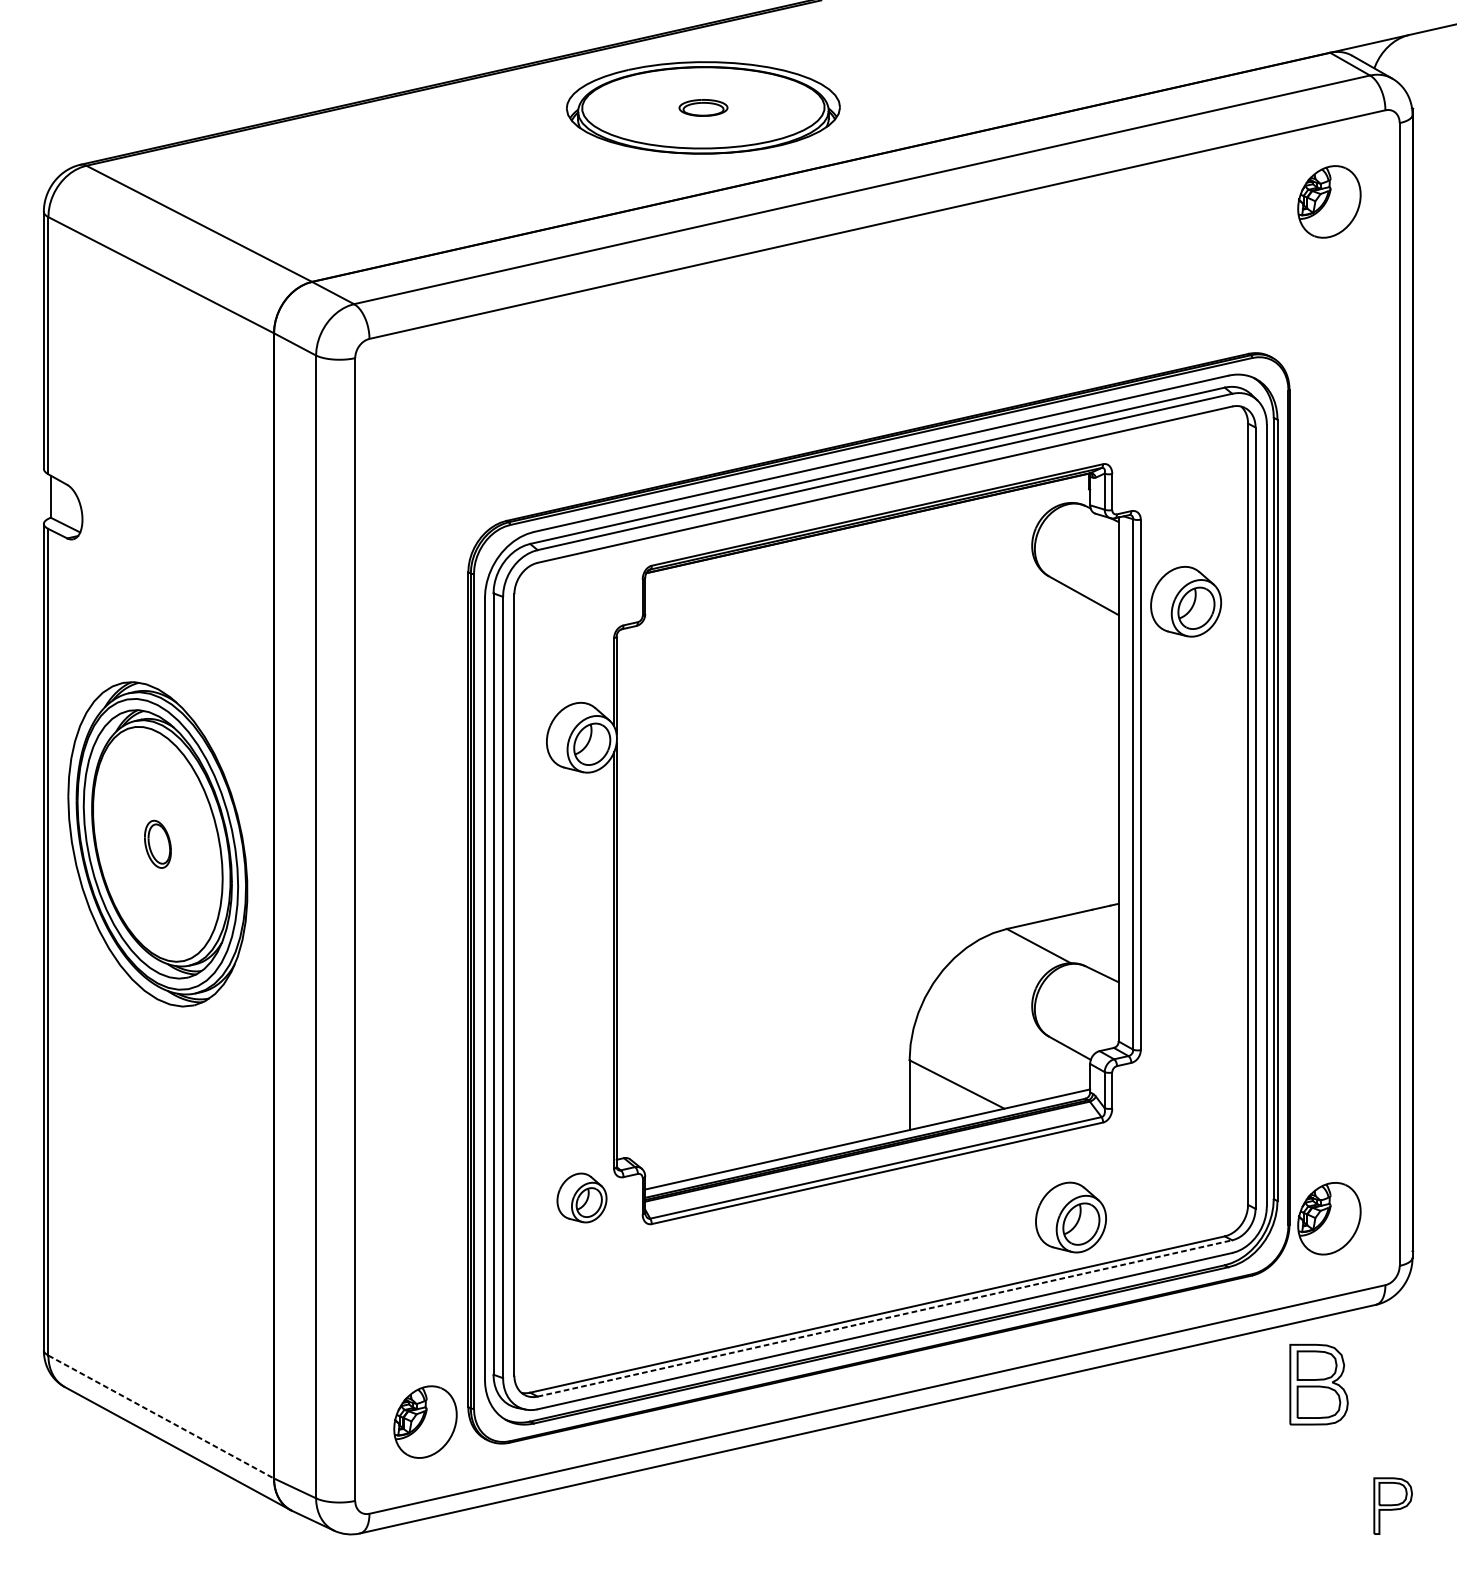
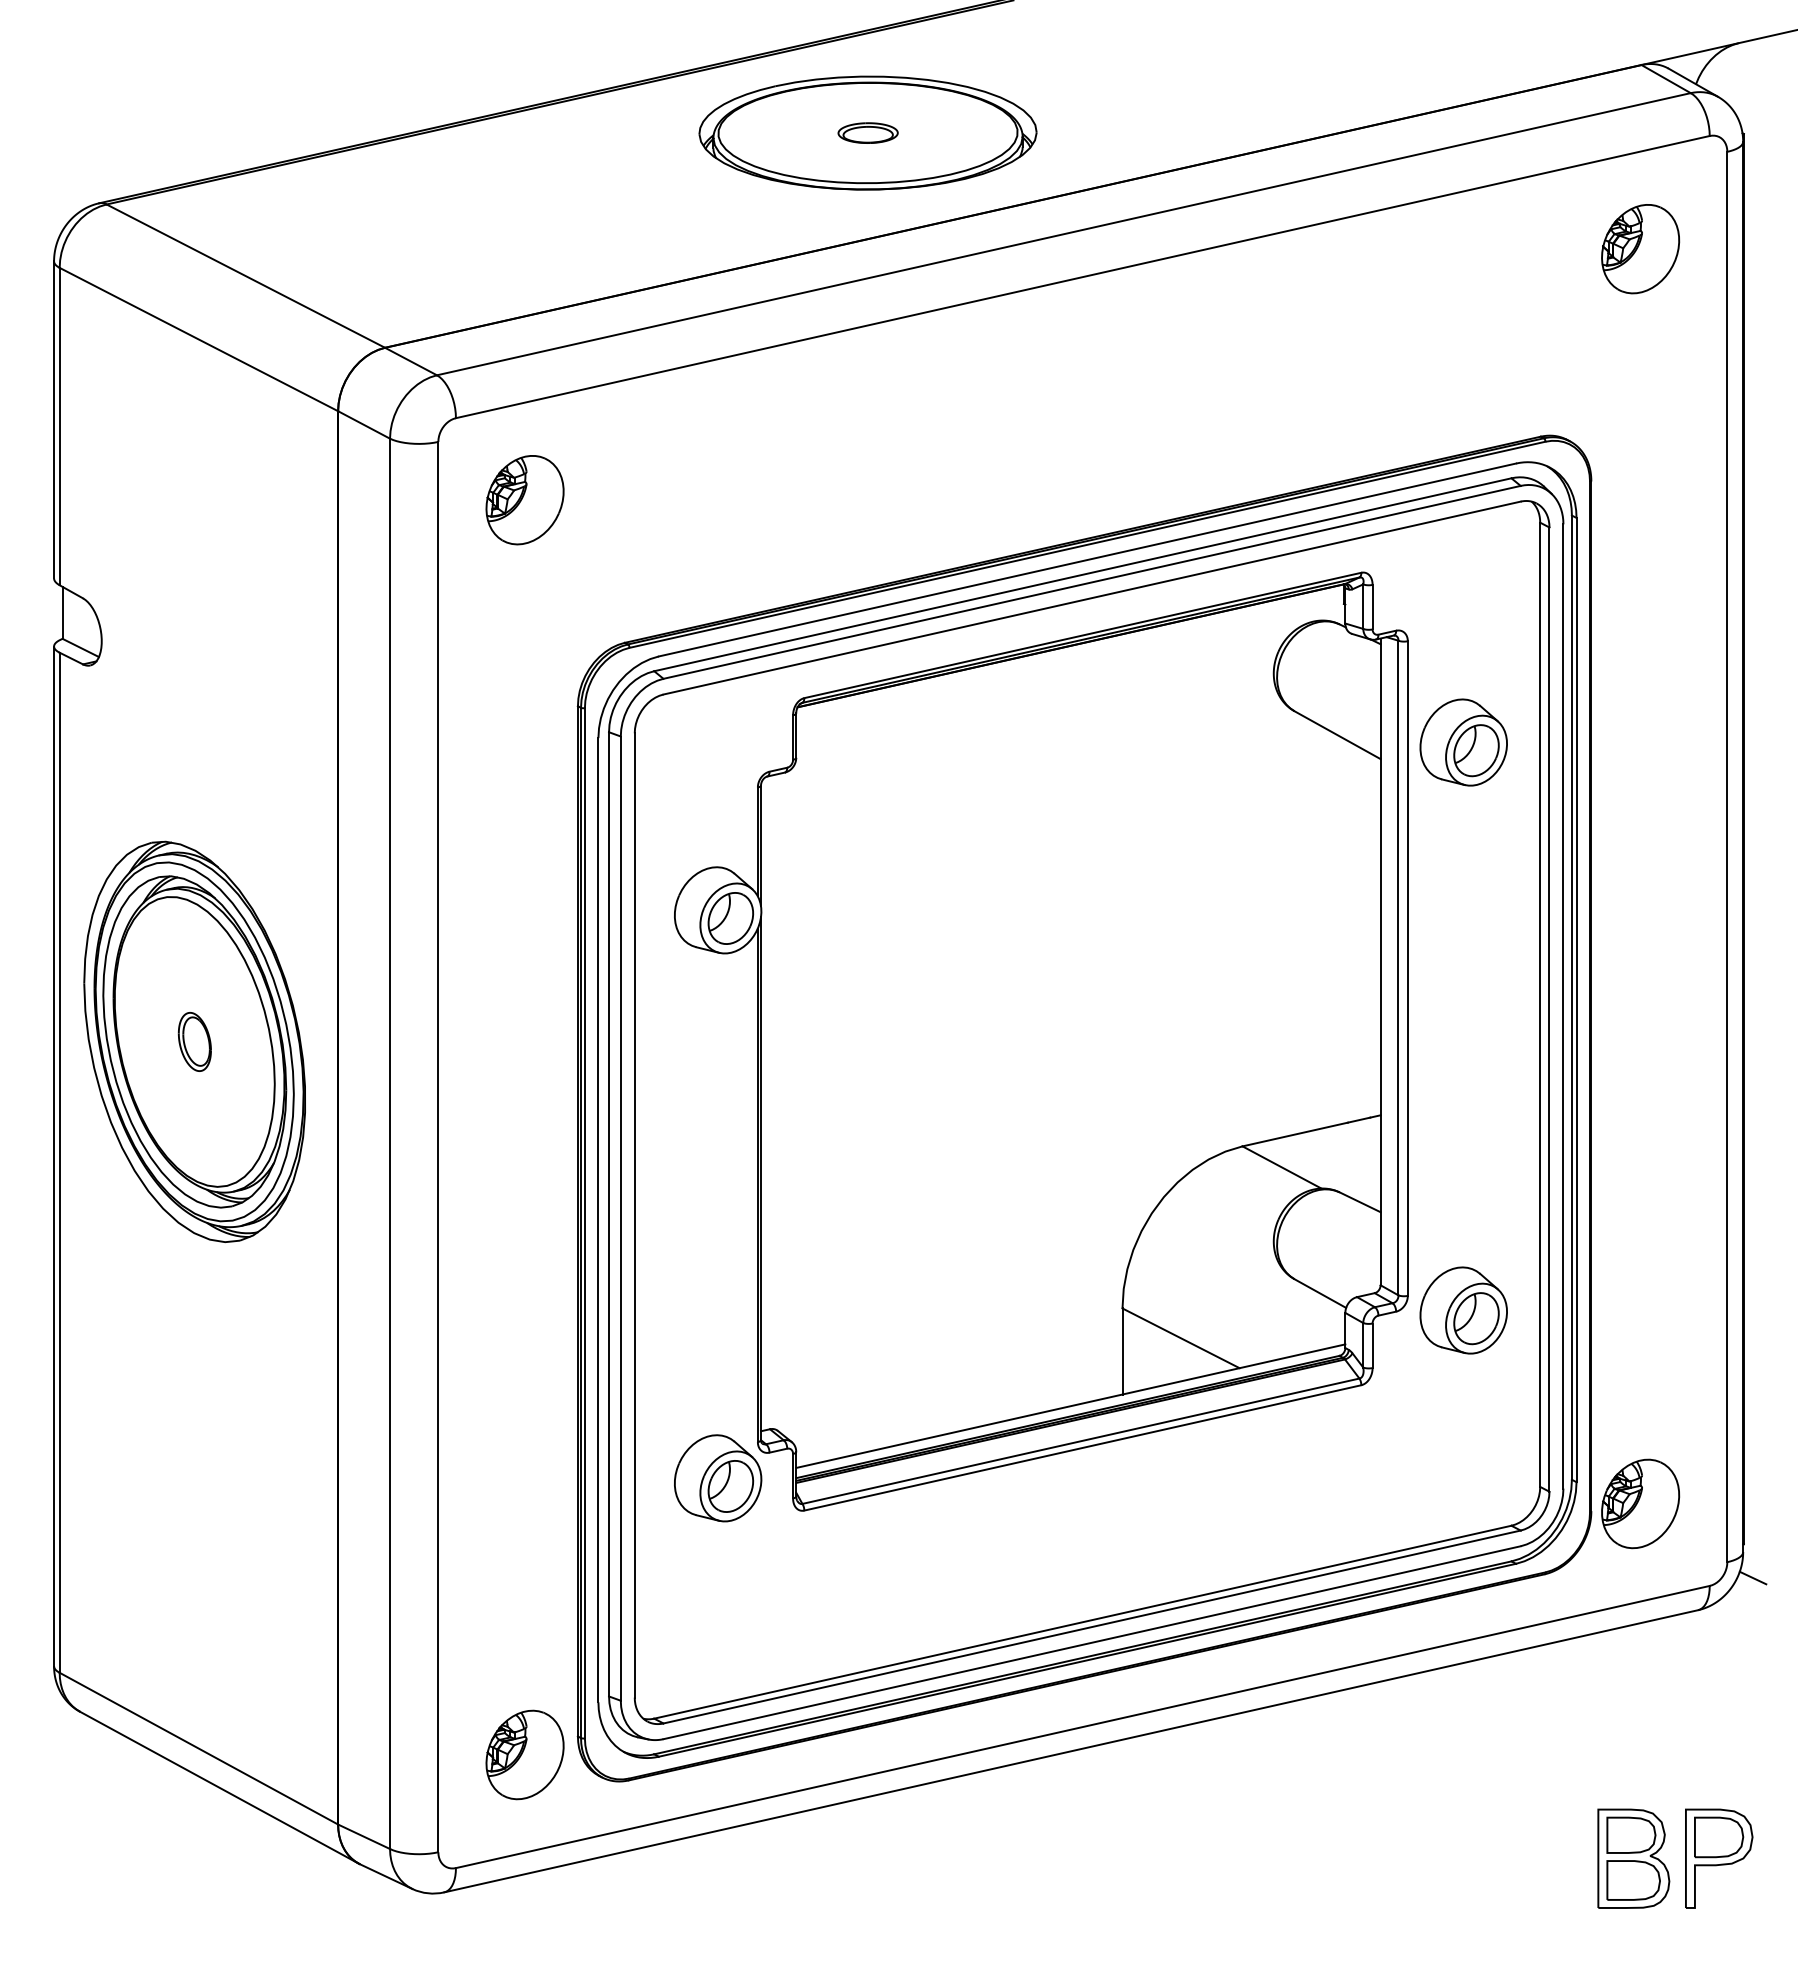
part: (425, 405) -> (524, 500), added
part: (582, 1198) -> (718, 1478), size x1.43
part: (1070, 1217) -> (1463, 1310), moved
line: (1420, 1278) -> (1752, 1577), added
line: (885, 1318) -> (1092, 1626), dashed -> solid
part: (1318, 1384) -> (1633, 1858), moved
line: (160, 1416) -> (198, 1748), dashed -> solid
part: (1393, 1506) -> (1719, 1858), size x1.43

